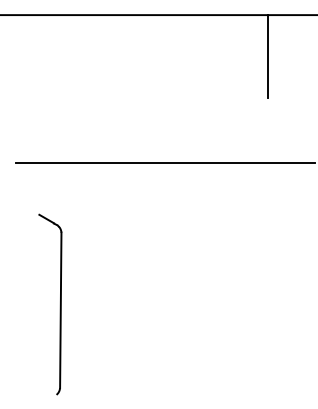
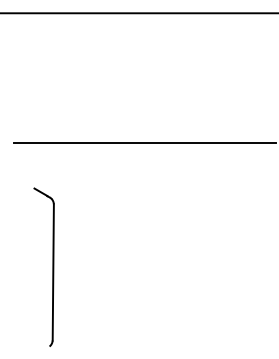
line: (268, 56) -> (235, 49), removed

